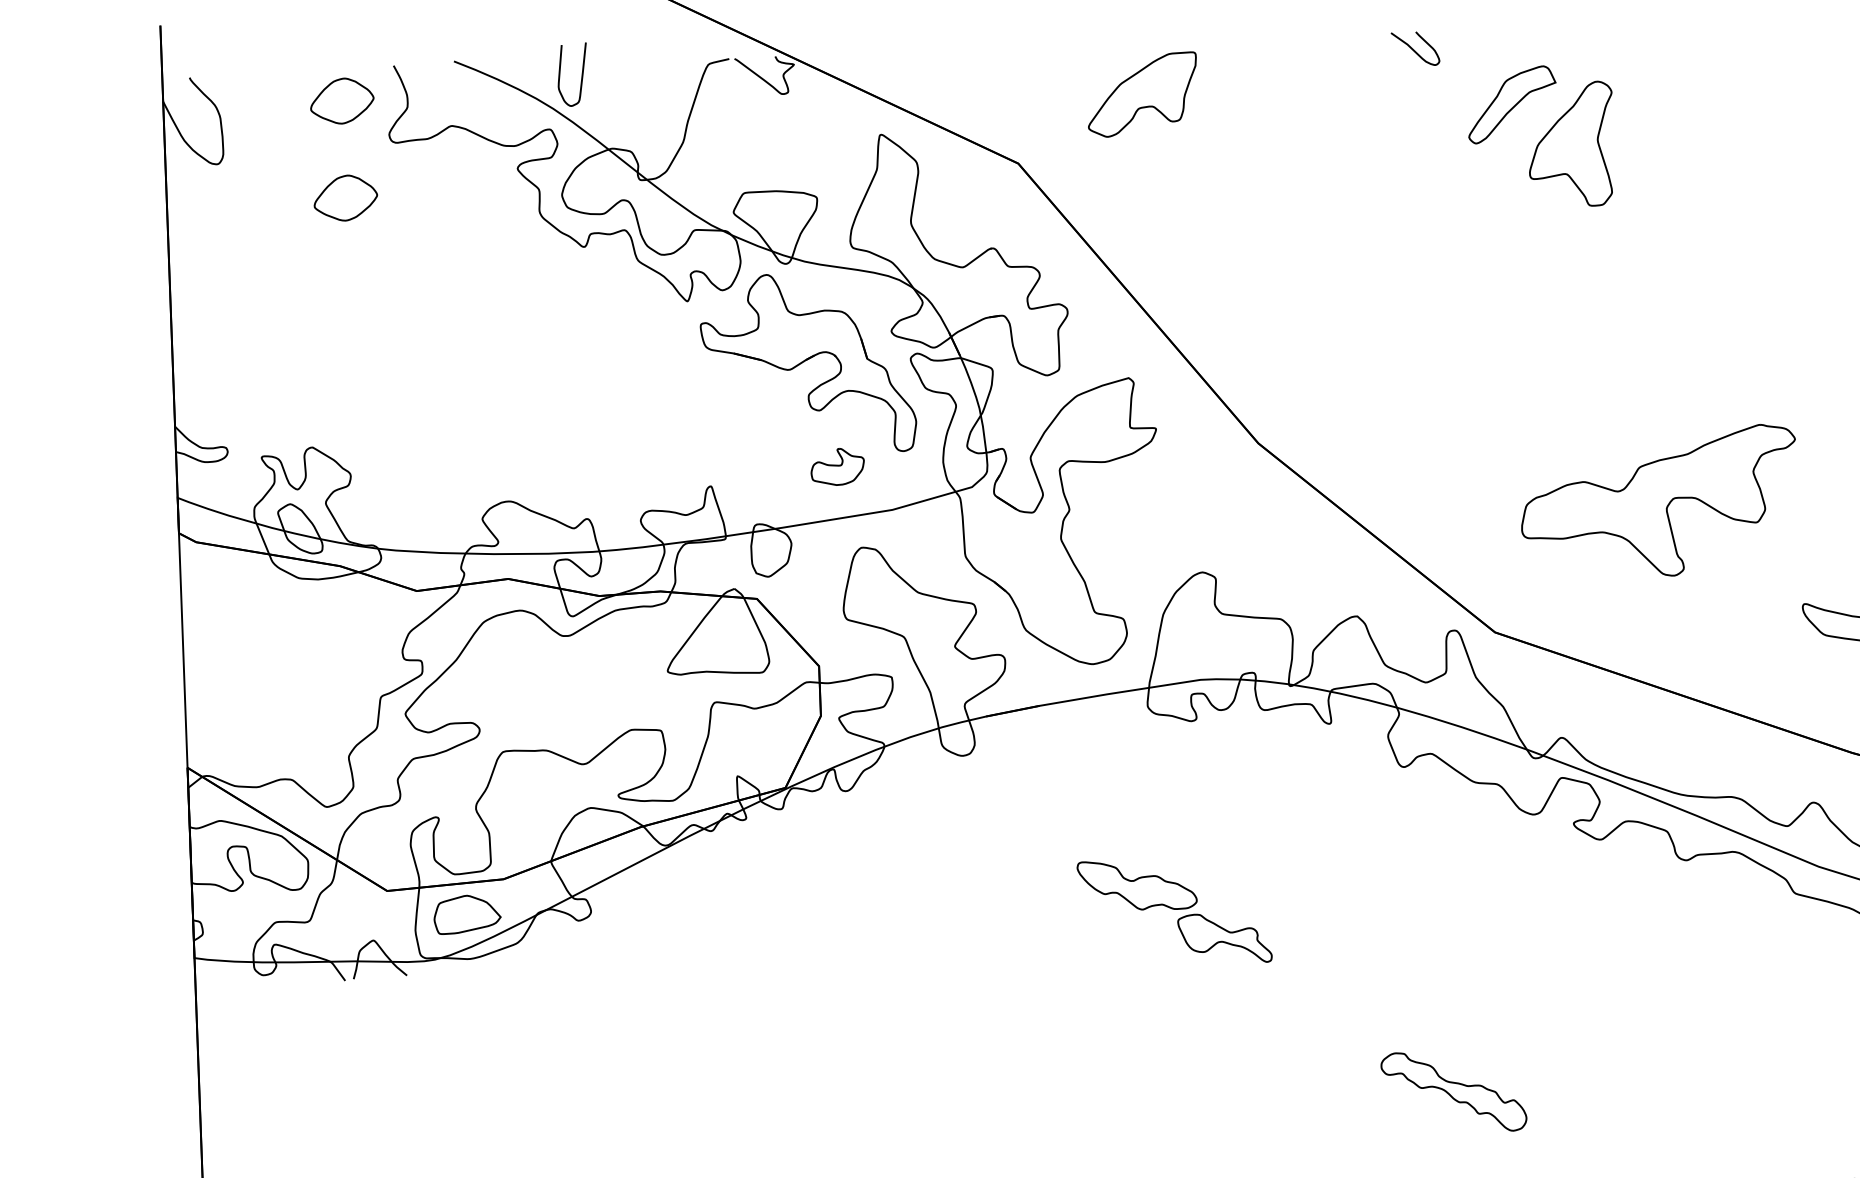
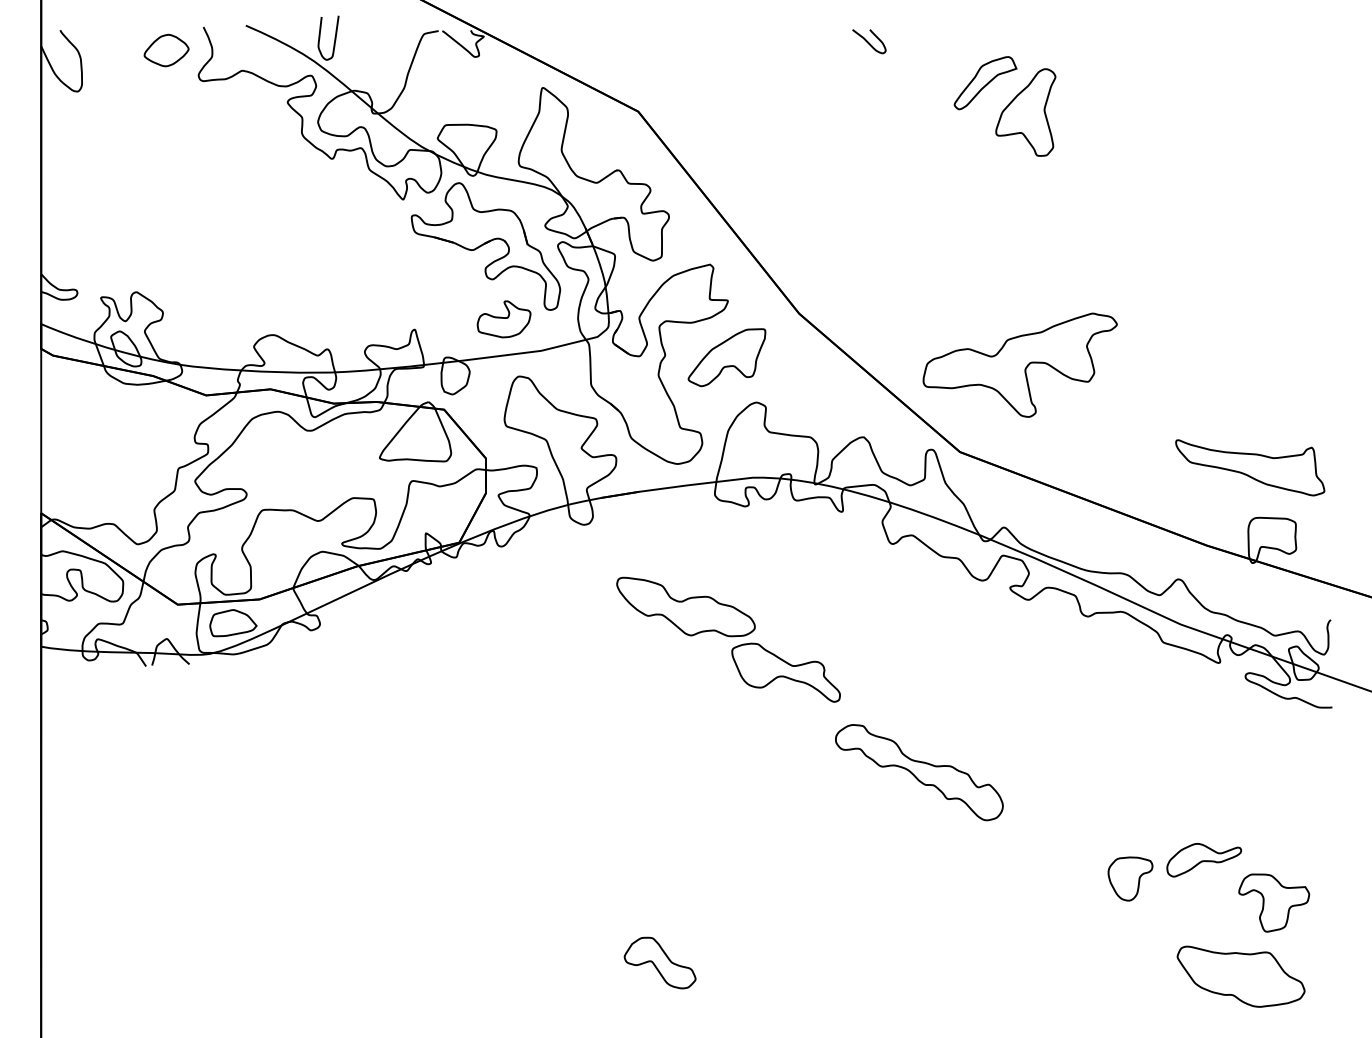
curve: (1414, 48) -> (868, 41), moved
part: (1141, 94) -> (726, 357), moved
part: (345, 198) -> (166, 118), removed
part: (836, 467) -> (503, 319), size x1.43
part: (1658, 501) -> (1019, 364), moved
part: (1174, 911) -> (728, 639), size x1.67
part: (1454, 1091) -> (919, 772), size x1.67

